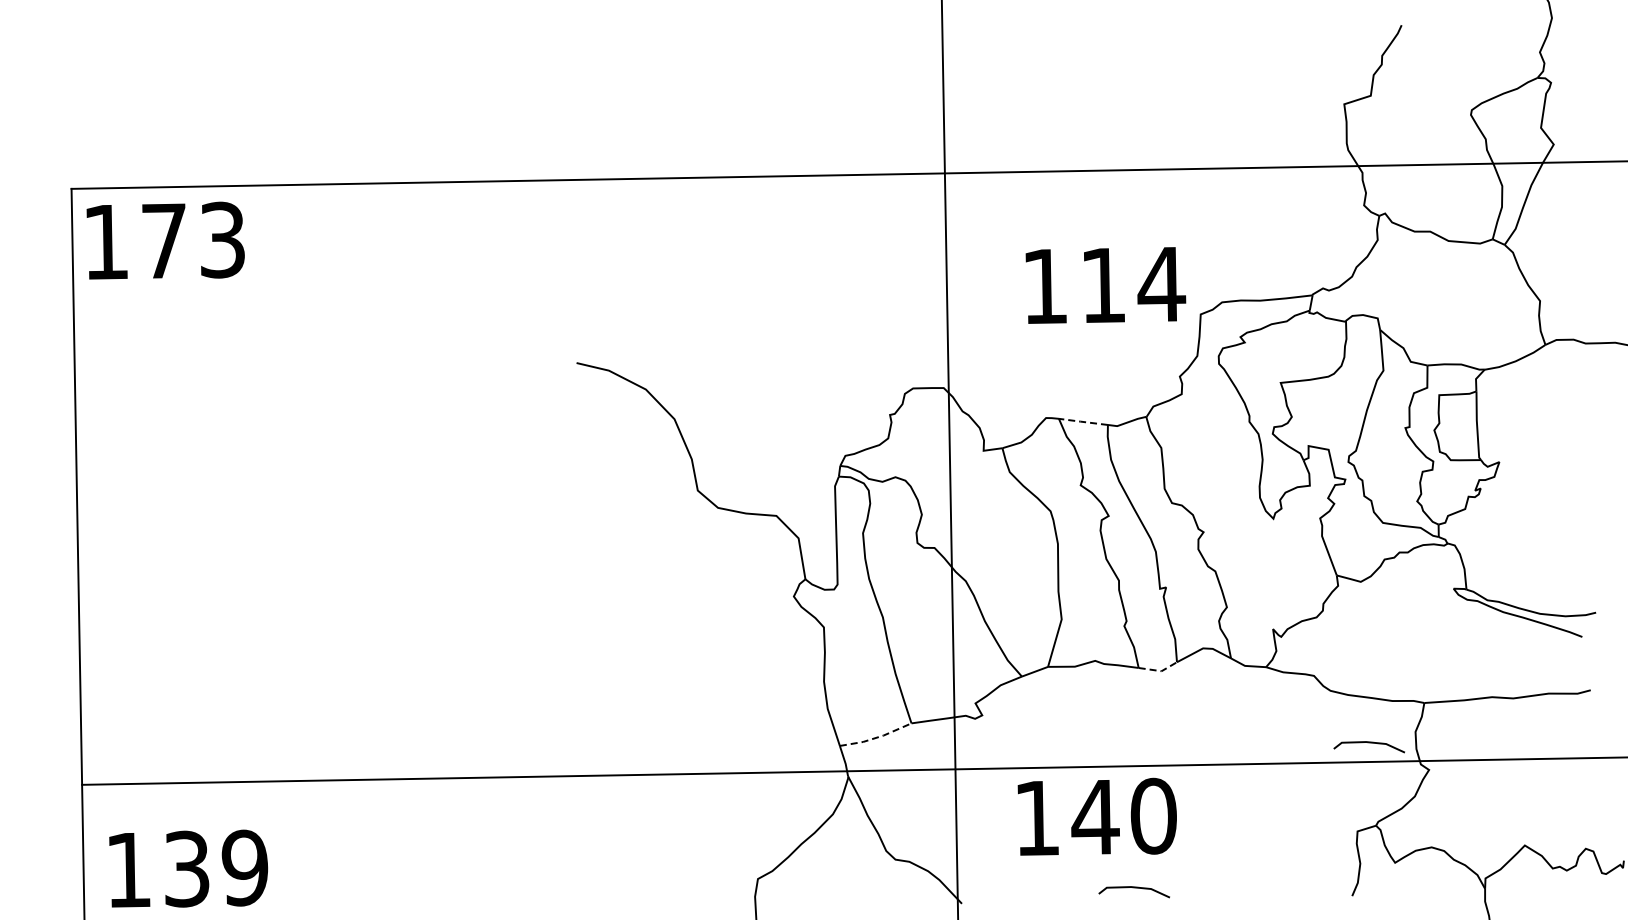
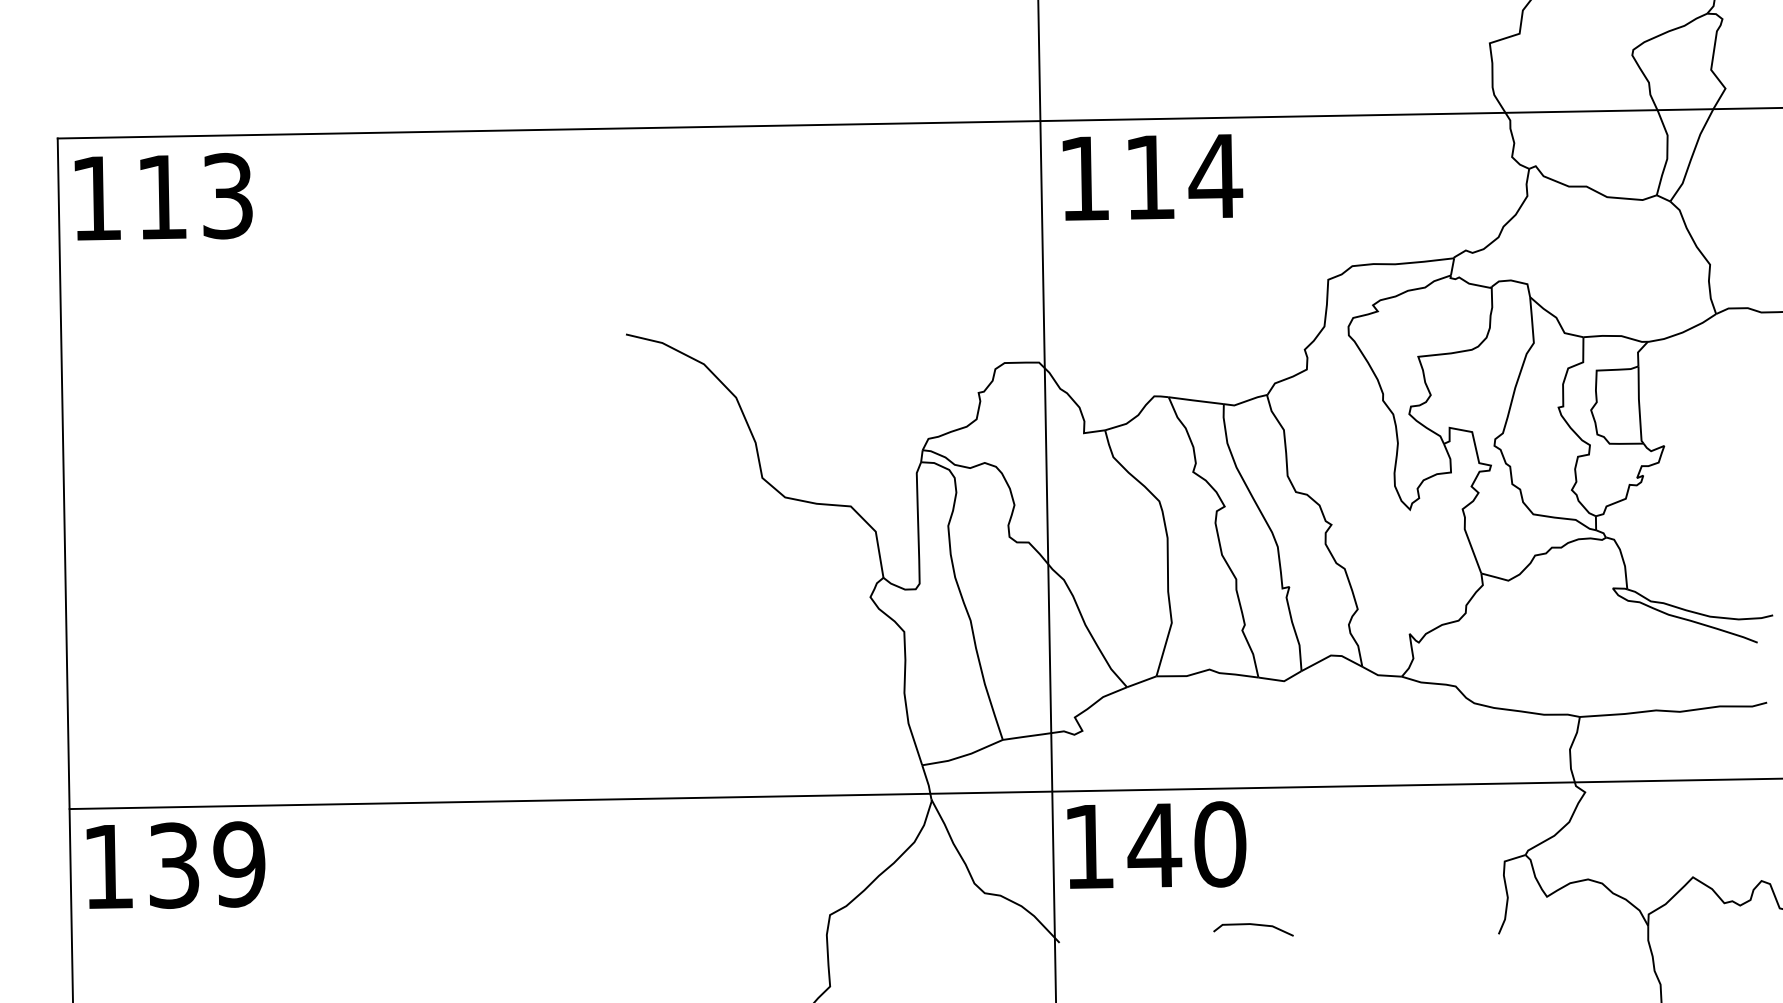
text: (163, 240) -> (161, 196), 173 -> 113
text: (1105, 285) -> (1152, 177), moved
line: (1082, 421) -> (1195, 400), dashed -> solid
line: (1159, 670) -> (1281, 680), dashed -> solid
line: (877, 737) -> (964, 755), dashed -> solid
line: (1368, 743) -> (1517, 762), removed
text: (1096, 816) -> (1155, 844), moved
text: (188, 868) -> (175, 864), moved

